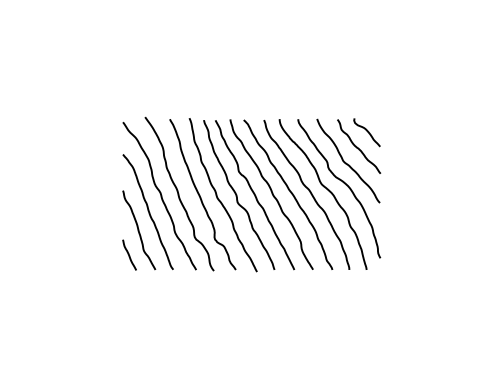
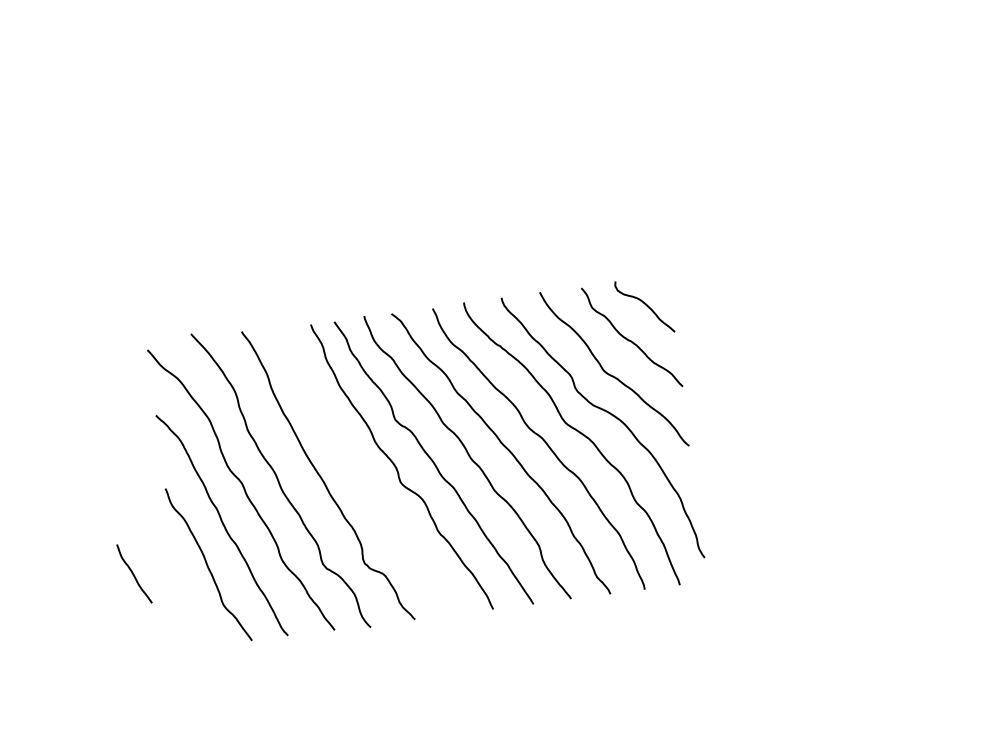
curve: (218, 197) -> (360, 477), removed
curve: (129, 254) -> (134, 572), moved

